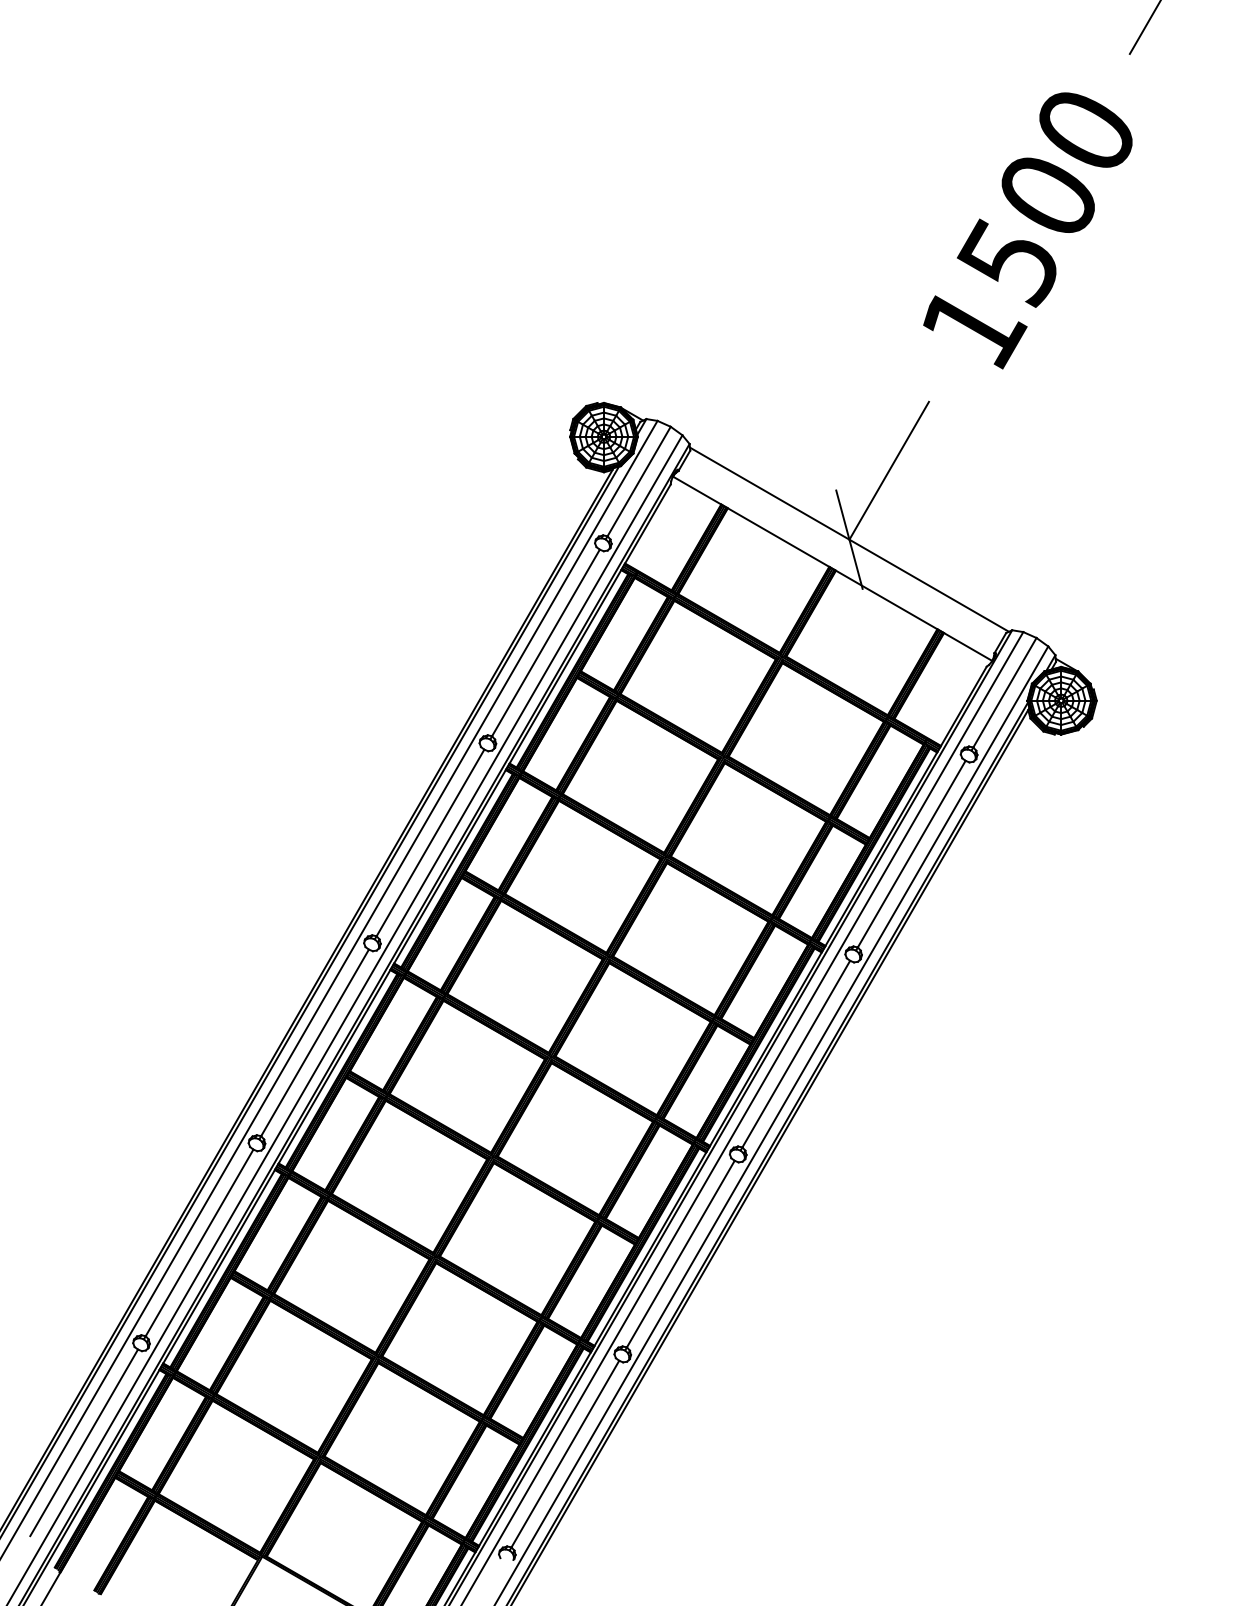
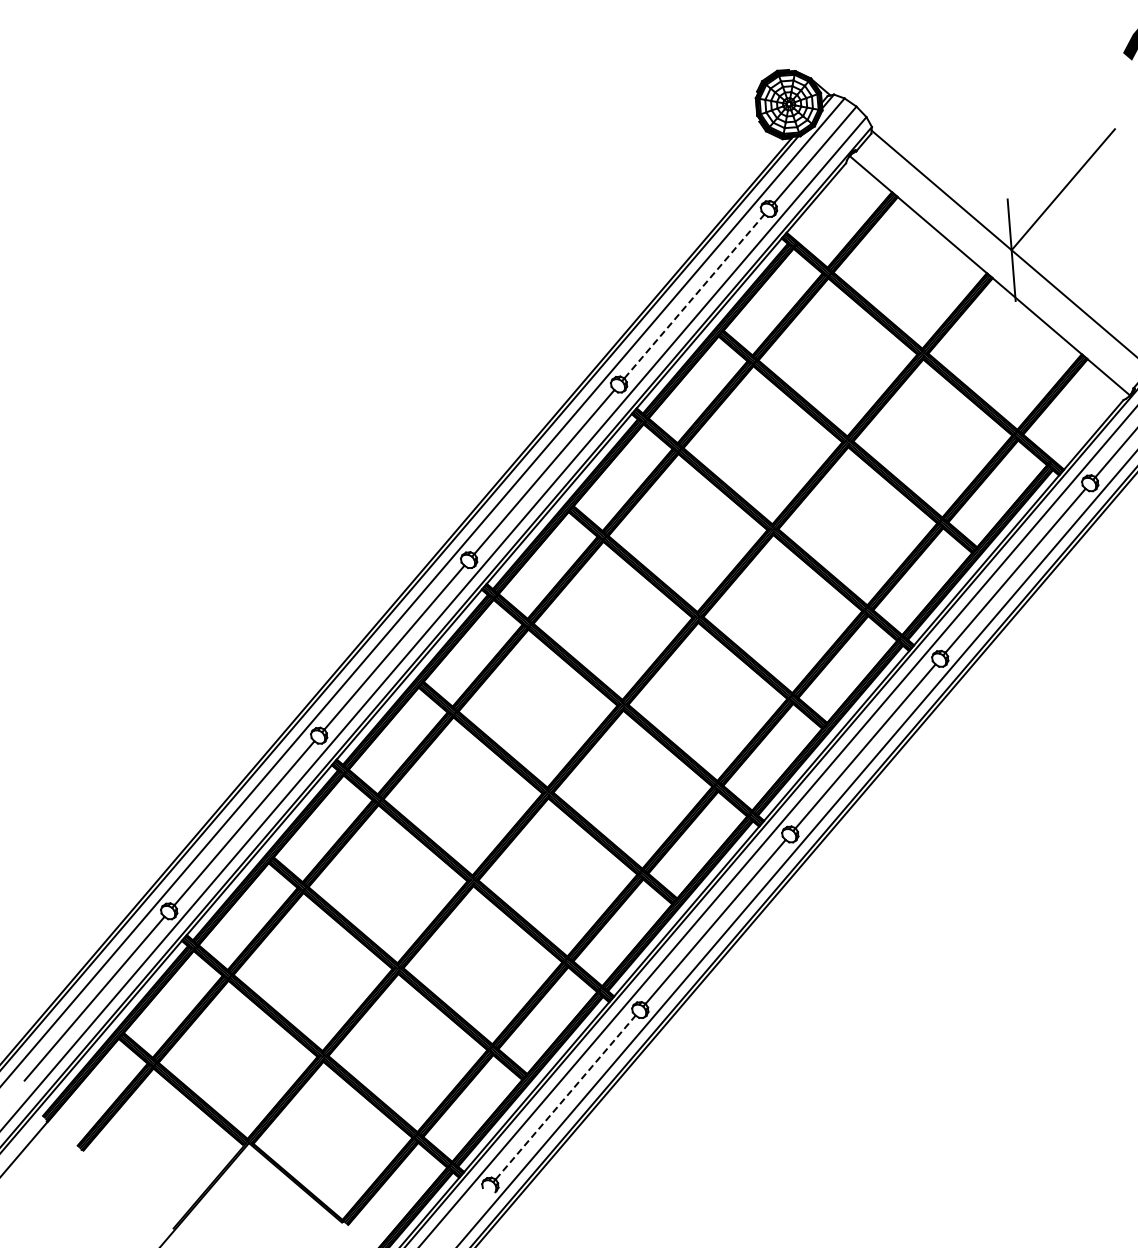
line: (545, 642) -> (694, 295), solid -> dashed
line: (565, 1454) -> (565, 1097), solid -> dashed

